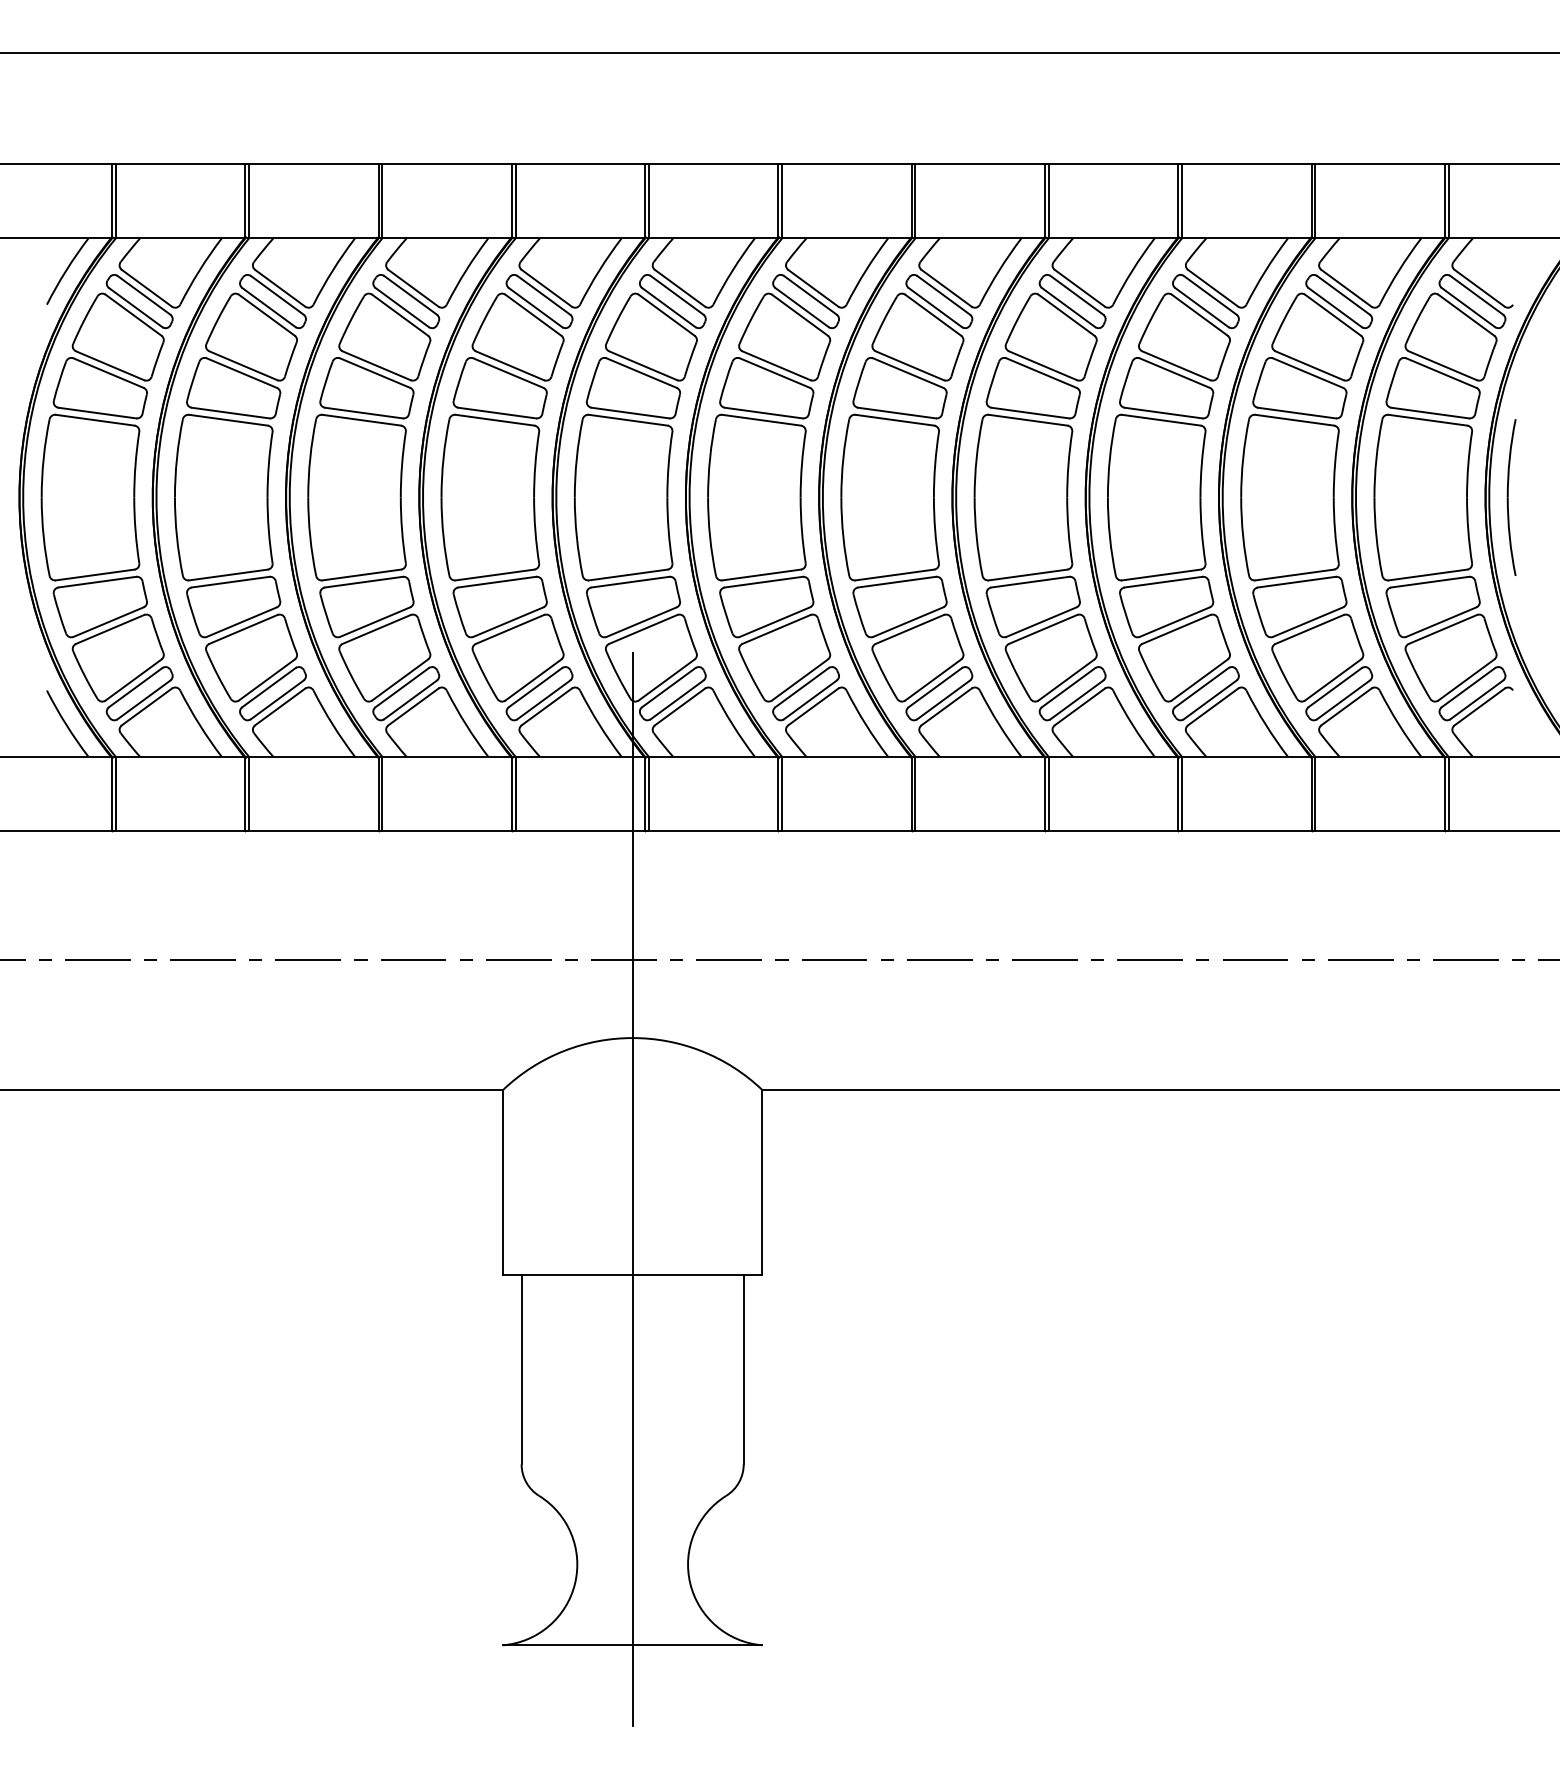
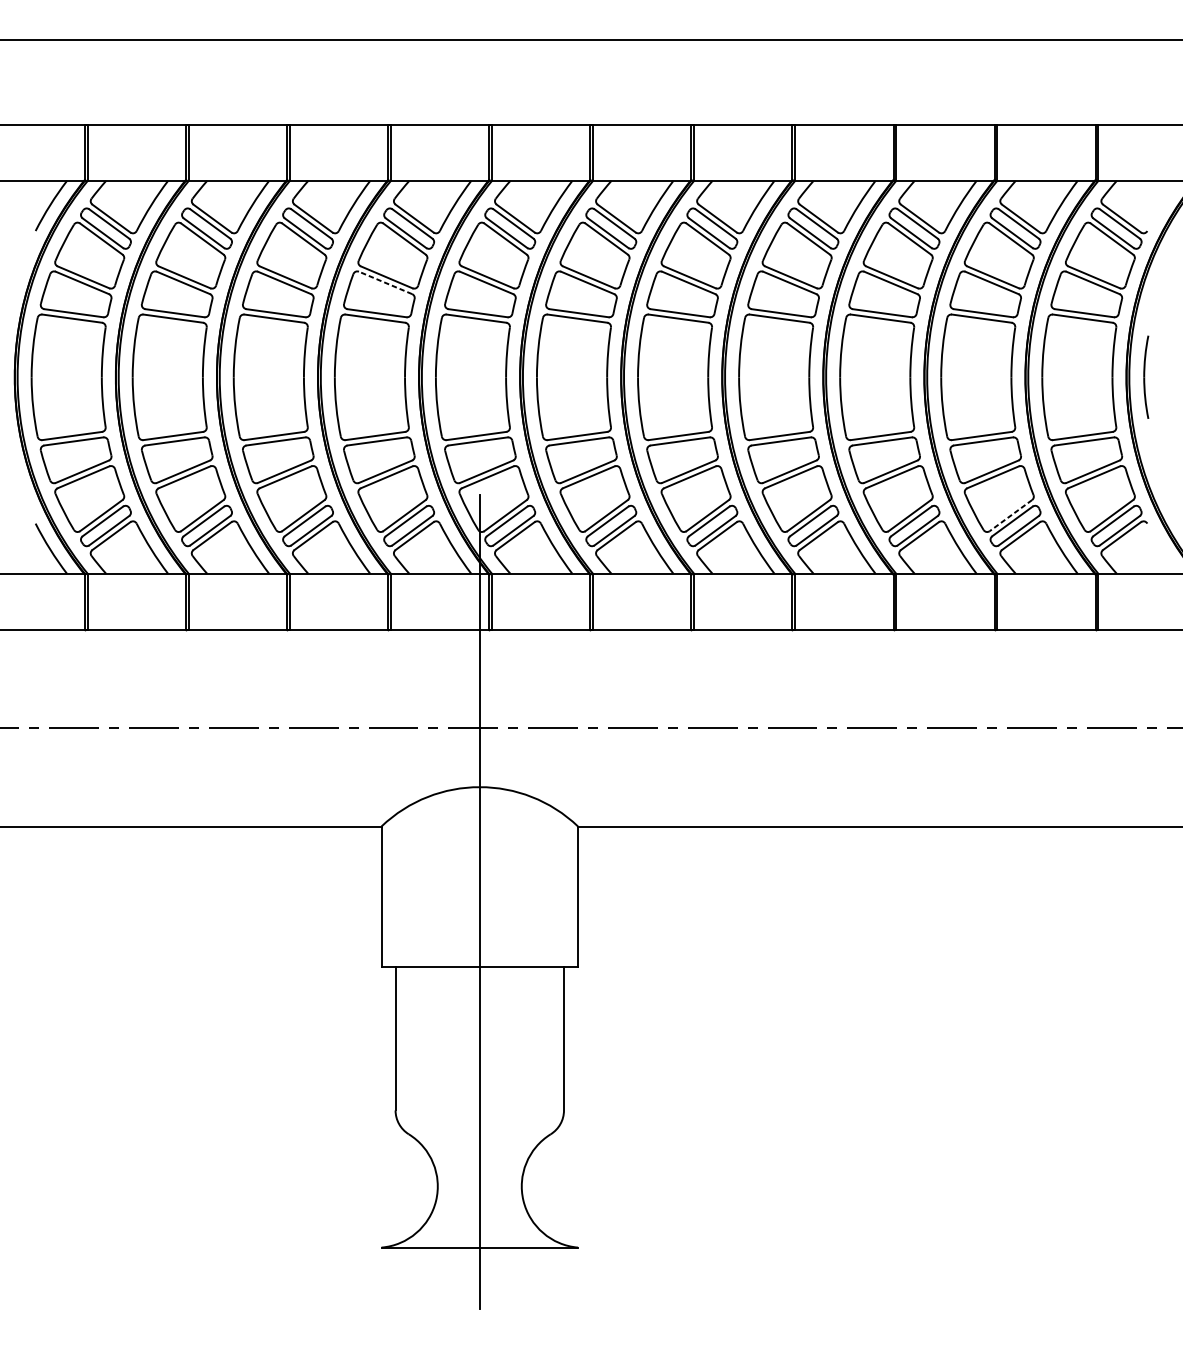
line: (507, 372) -> (384, 282), solid -> dashed
part: (1511, 497) -> (1146, 377), size x0.7
line: (1333, 680) -> (1011, 516), solid -> dashed

